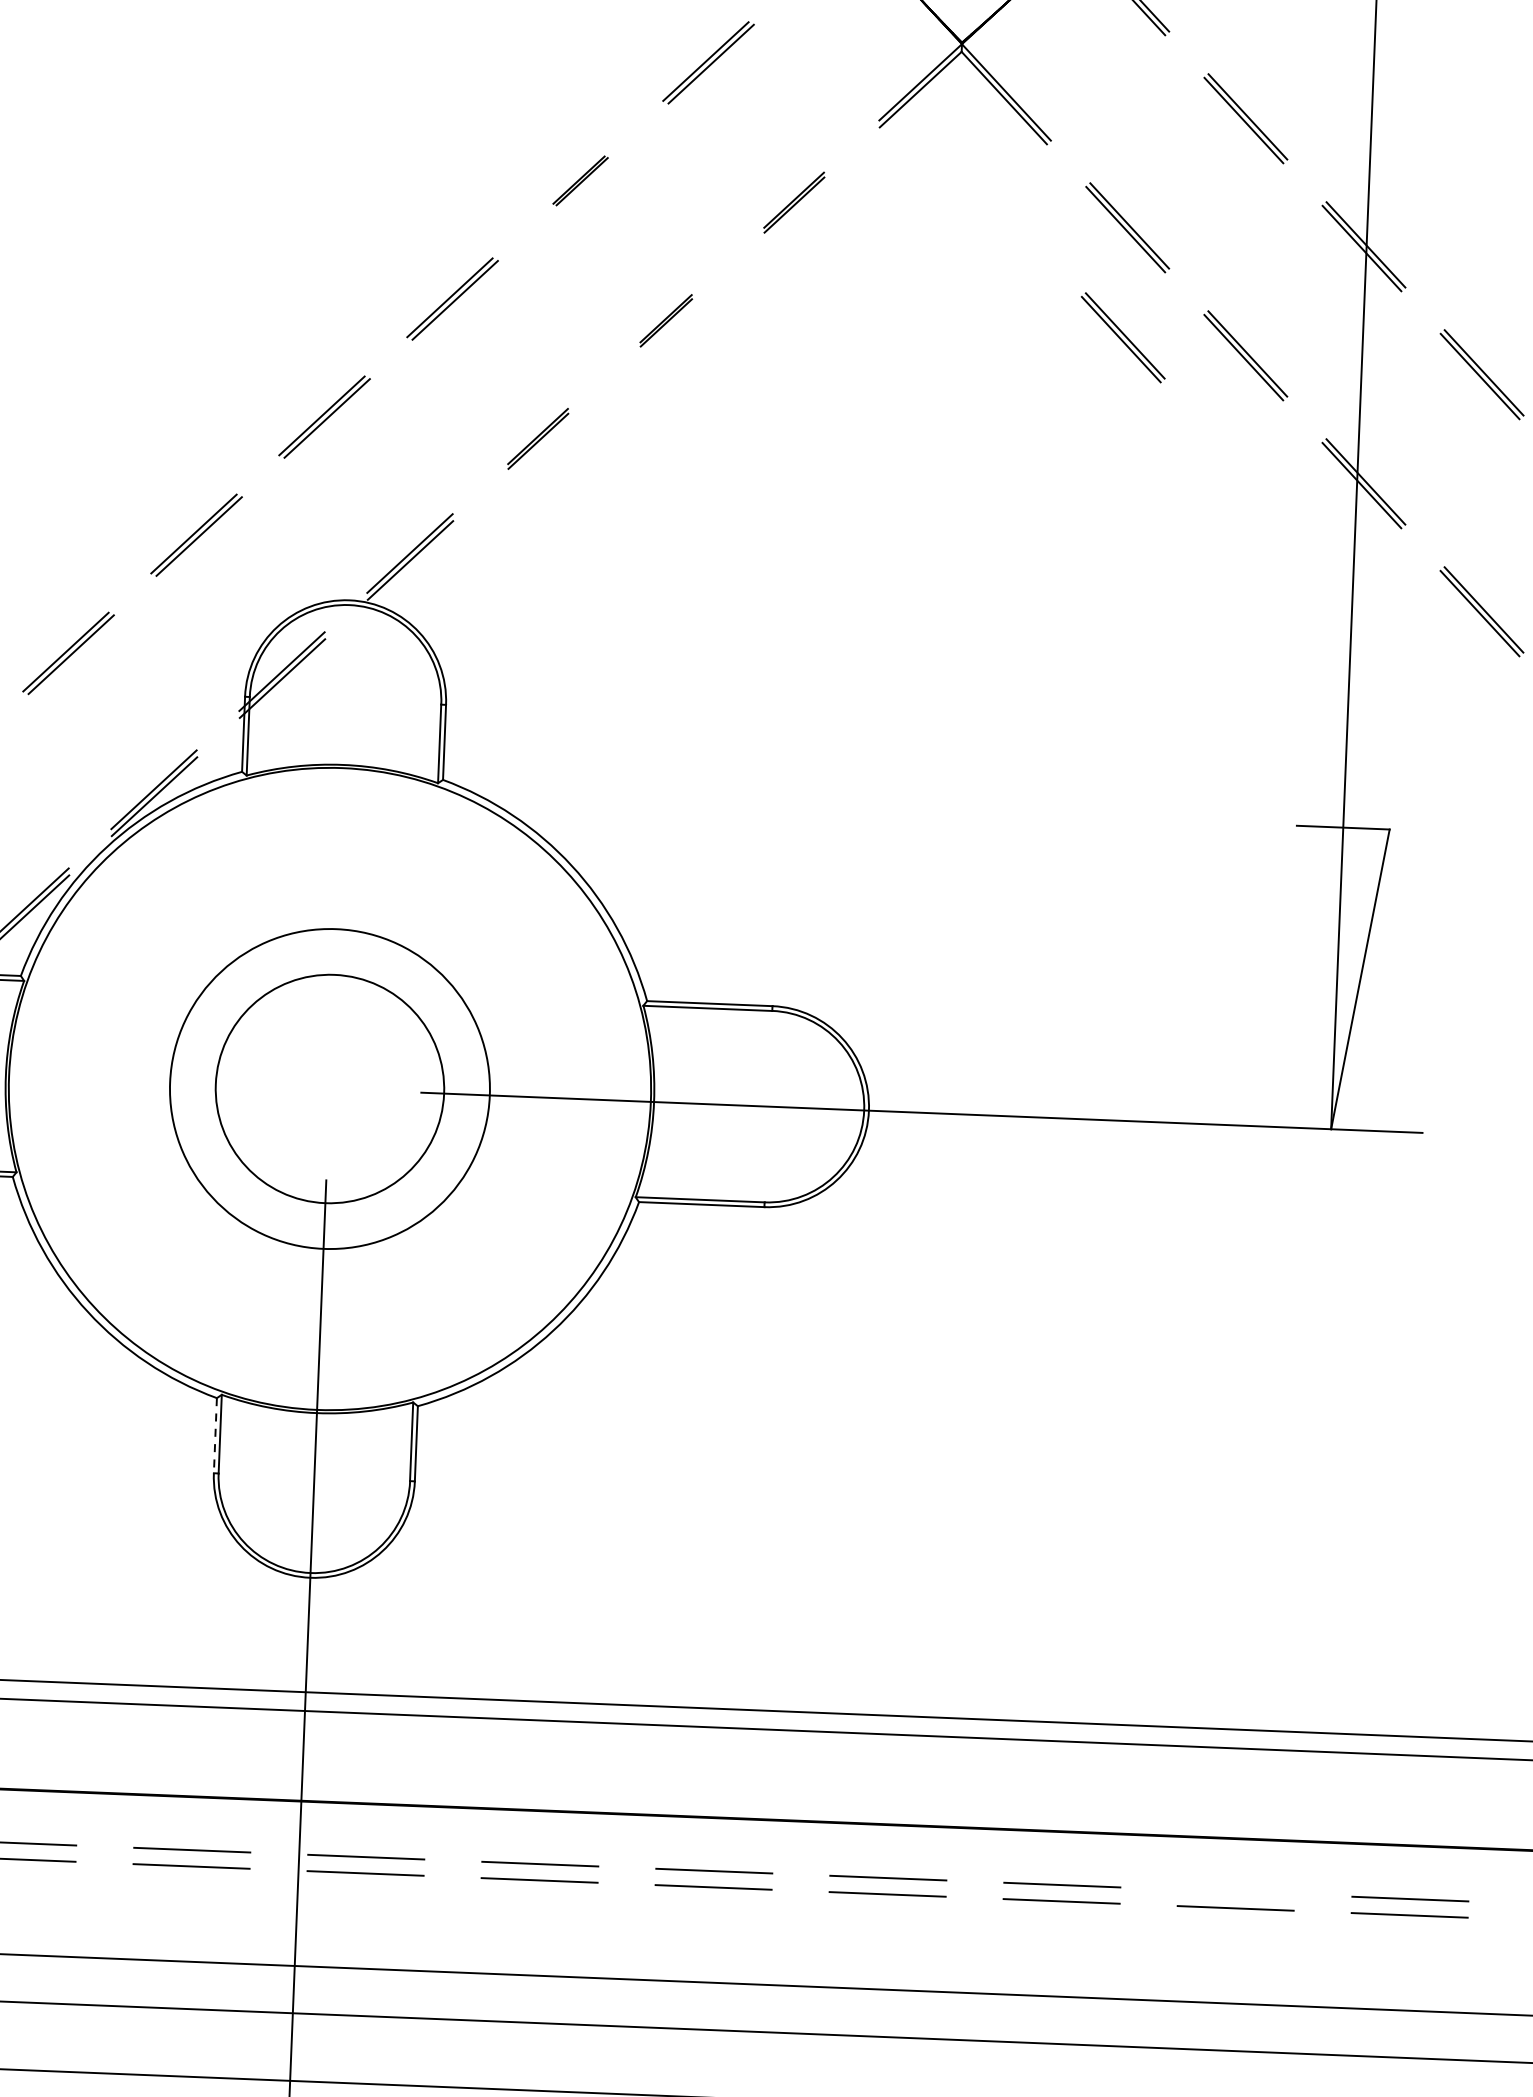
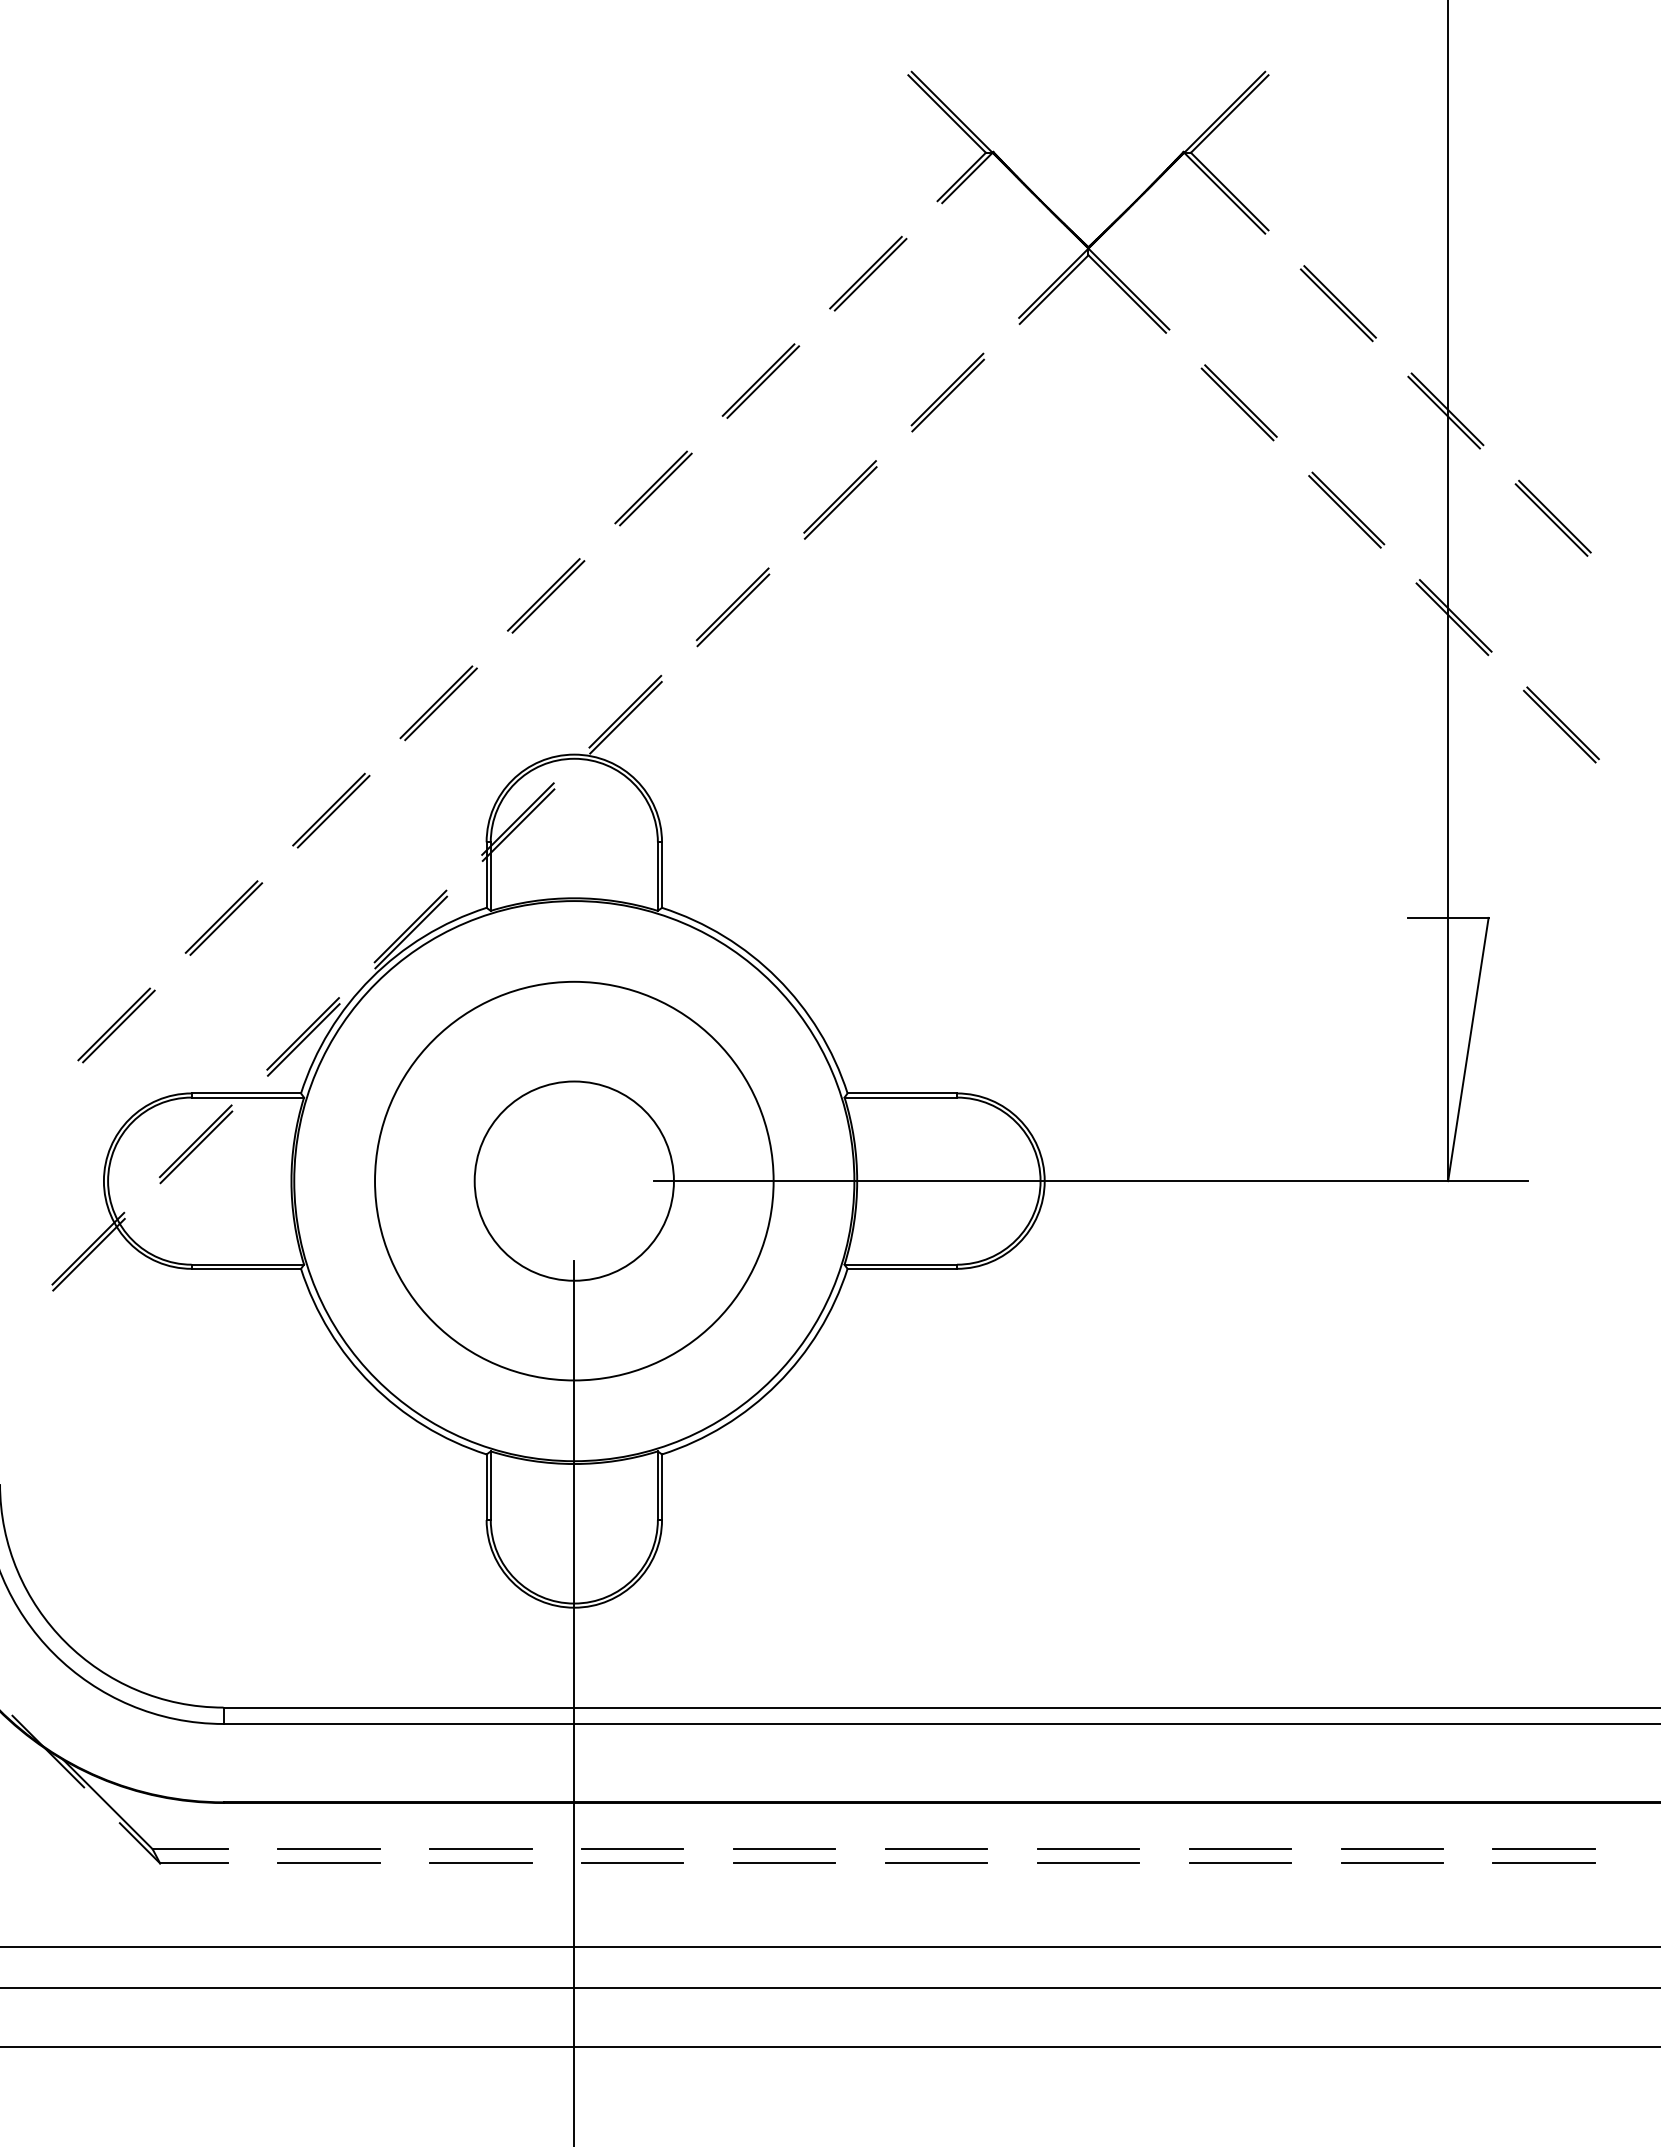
part: (580, 180) -> (760, 380), size x1.67
part: (793, 202) -> (947, 392), size x1.43
part: (666, 320) -> (840, 499), size x1.67
part: (1122, 337) -> (1238, 498), removed
part: (537, 439) -> (732, 607), size x1.43
circle: (330, 1088) -> (574, 1180), size x1.43
line: (215, 1436) -> (486, 1487), dashed -> solid
line: (1235, 1892) -> (1391, 1849), added

